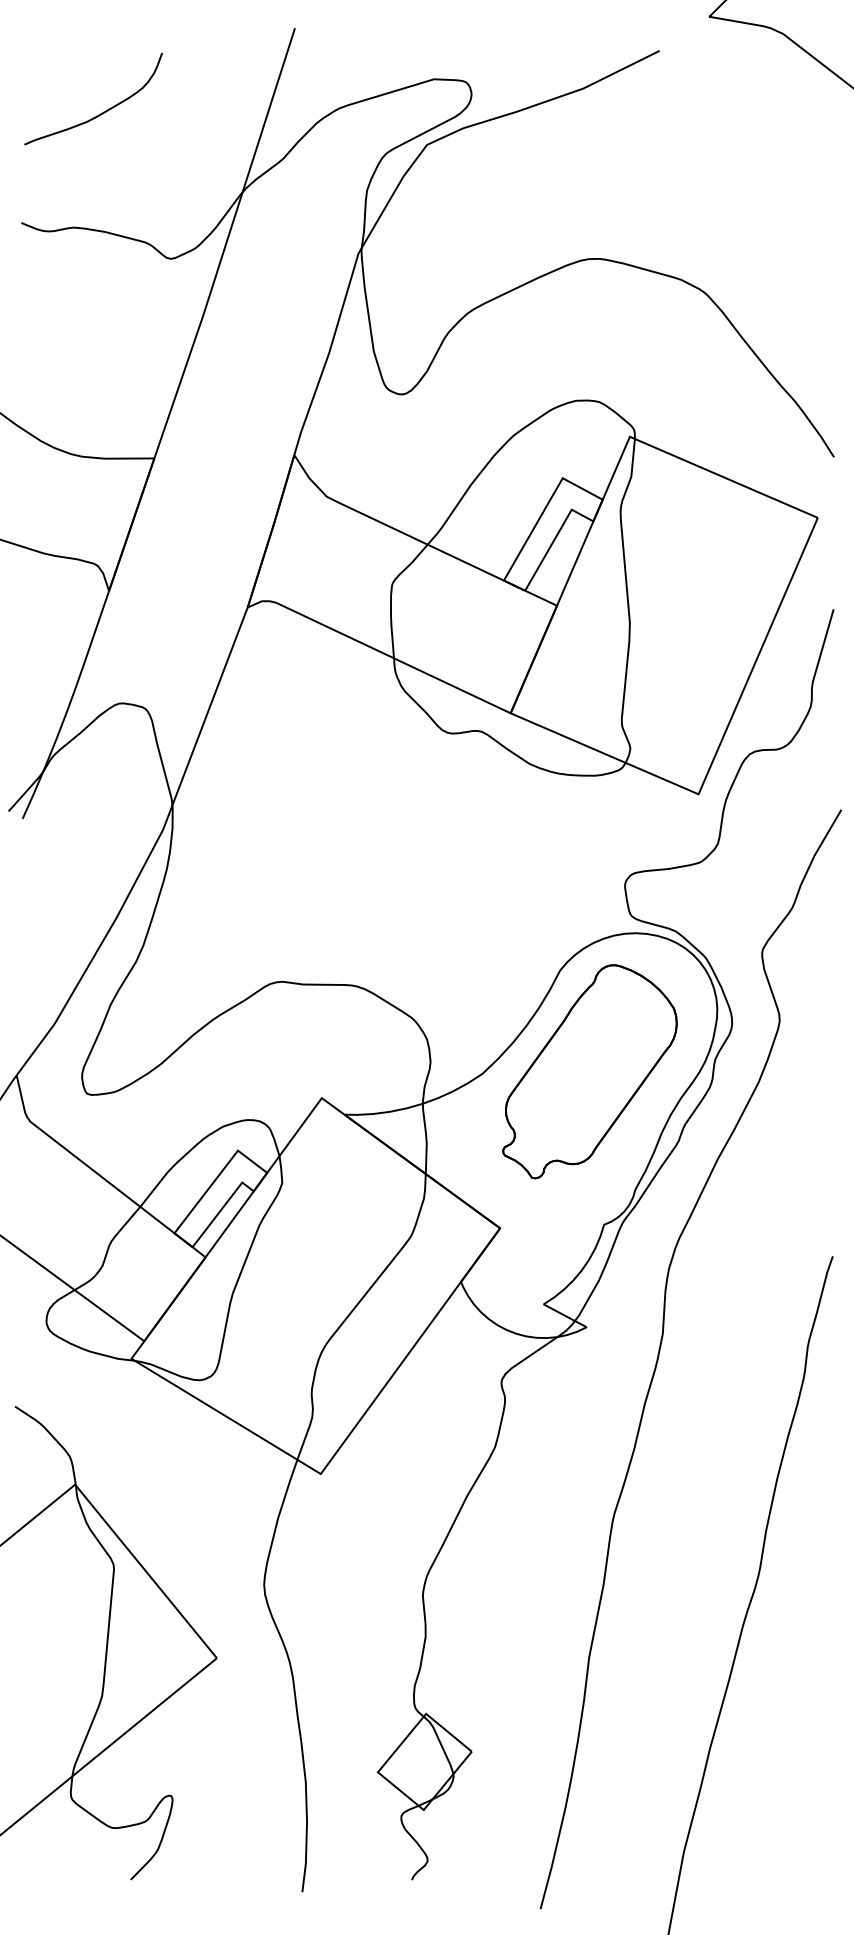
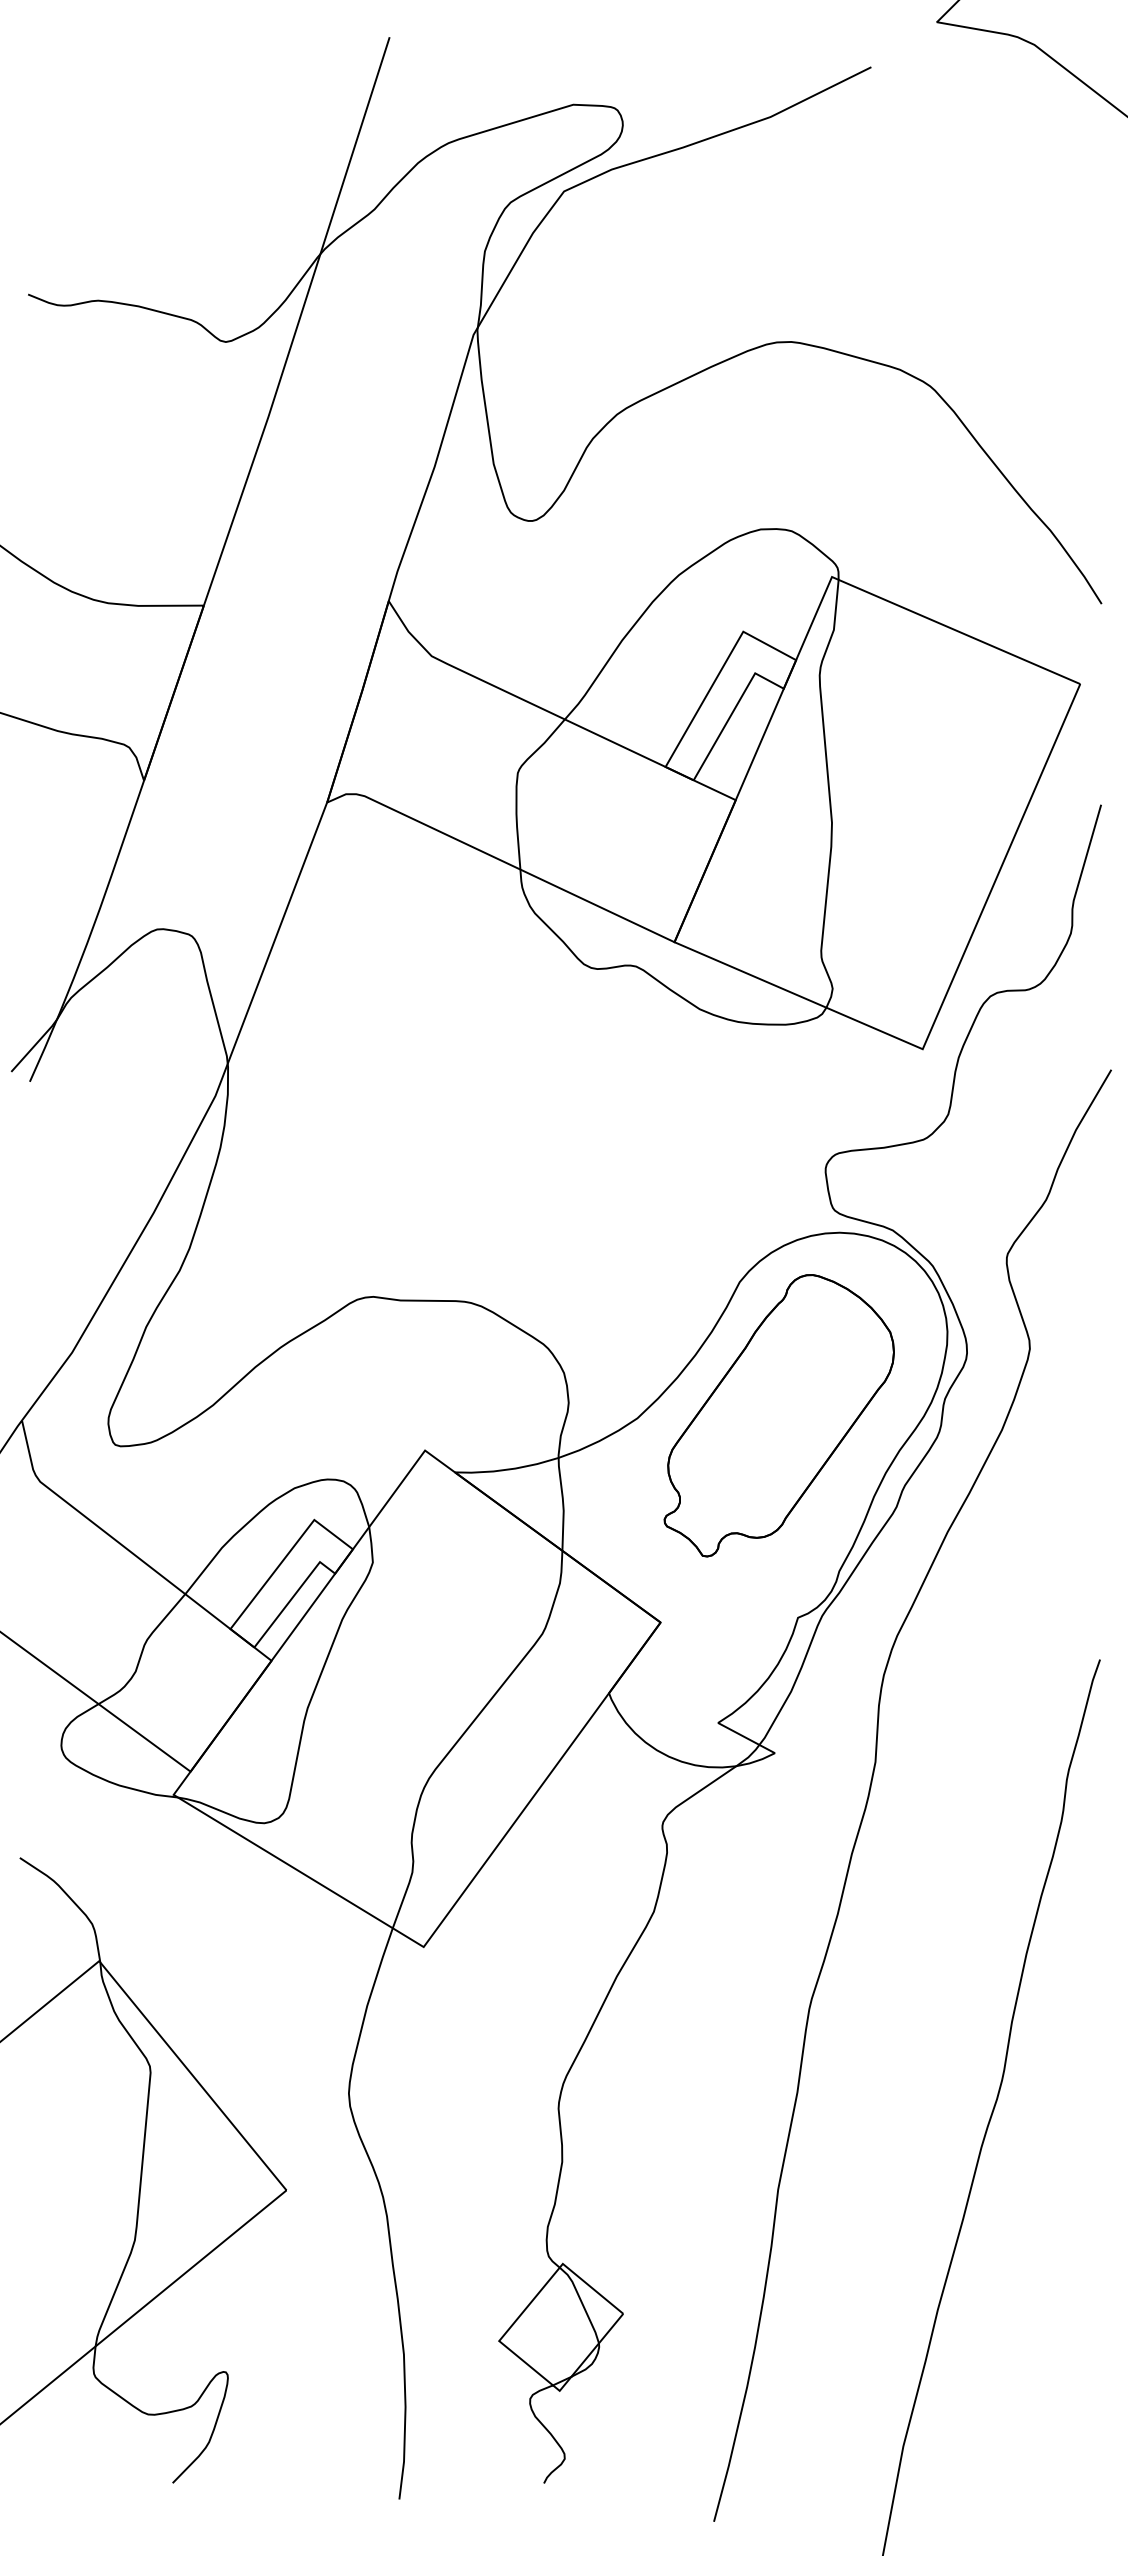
curve: (103, 111) -> (136, 147), removed

